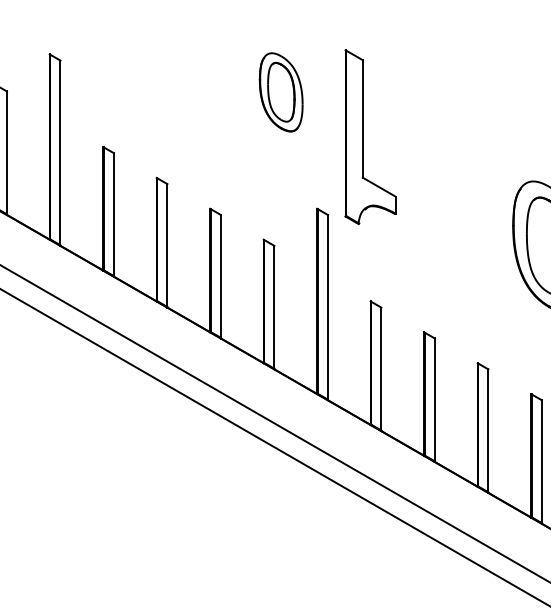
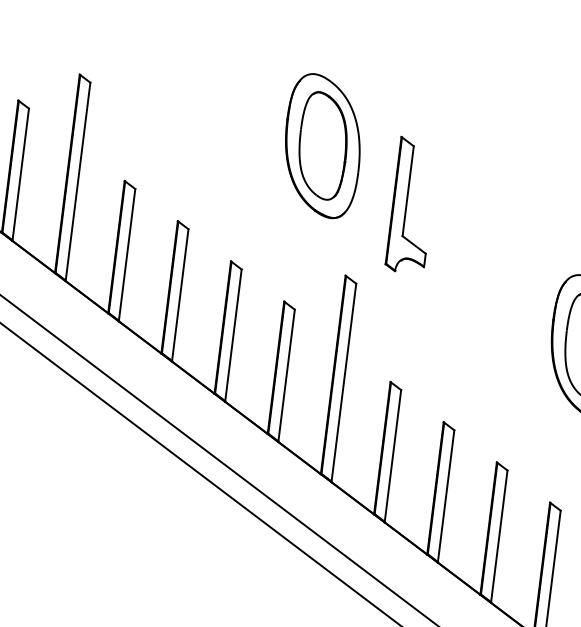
part: (280, 92) -> (321, 146), size x1.67
part: (370, 136) -> (412, 205), size x0.71

